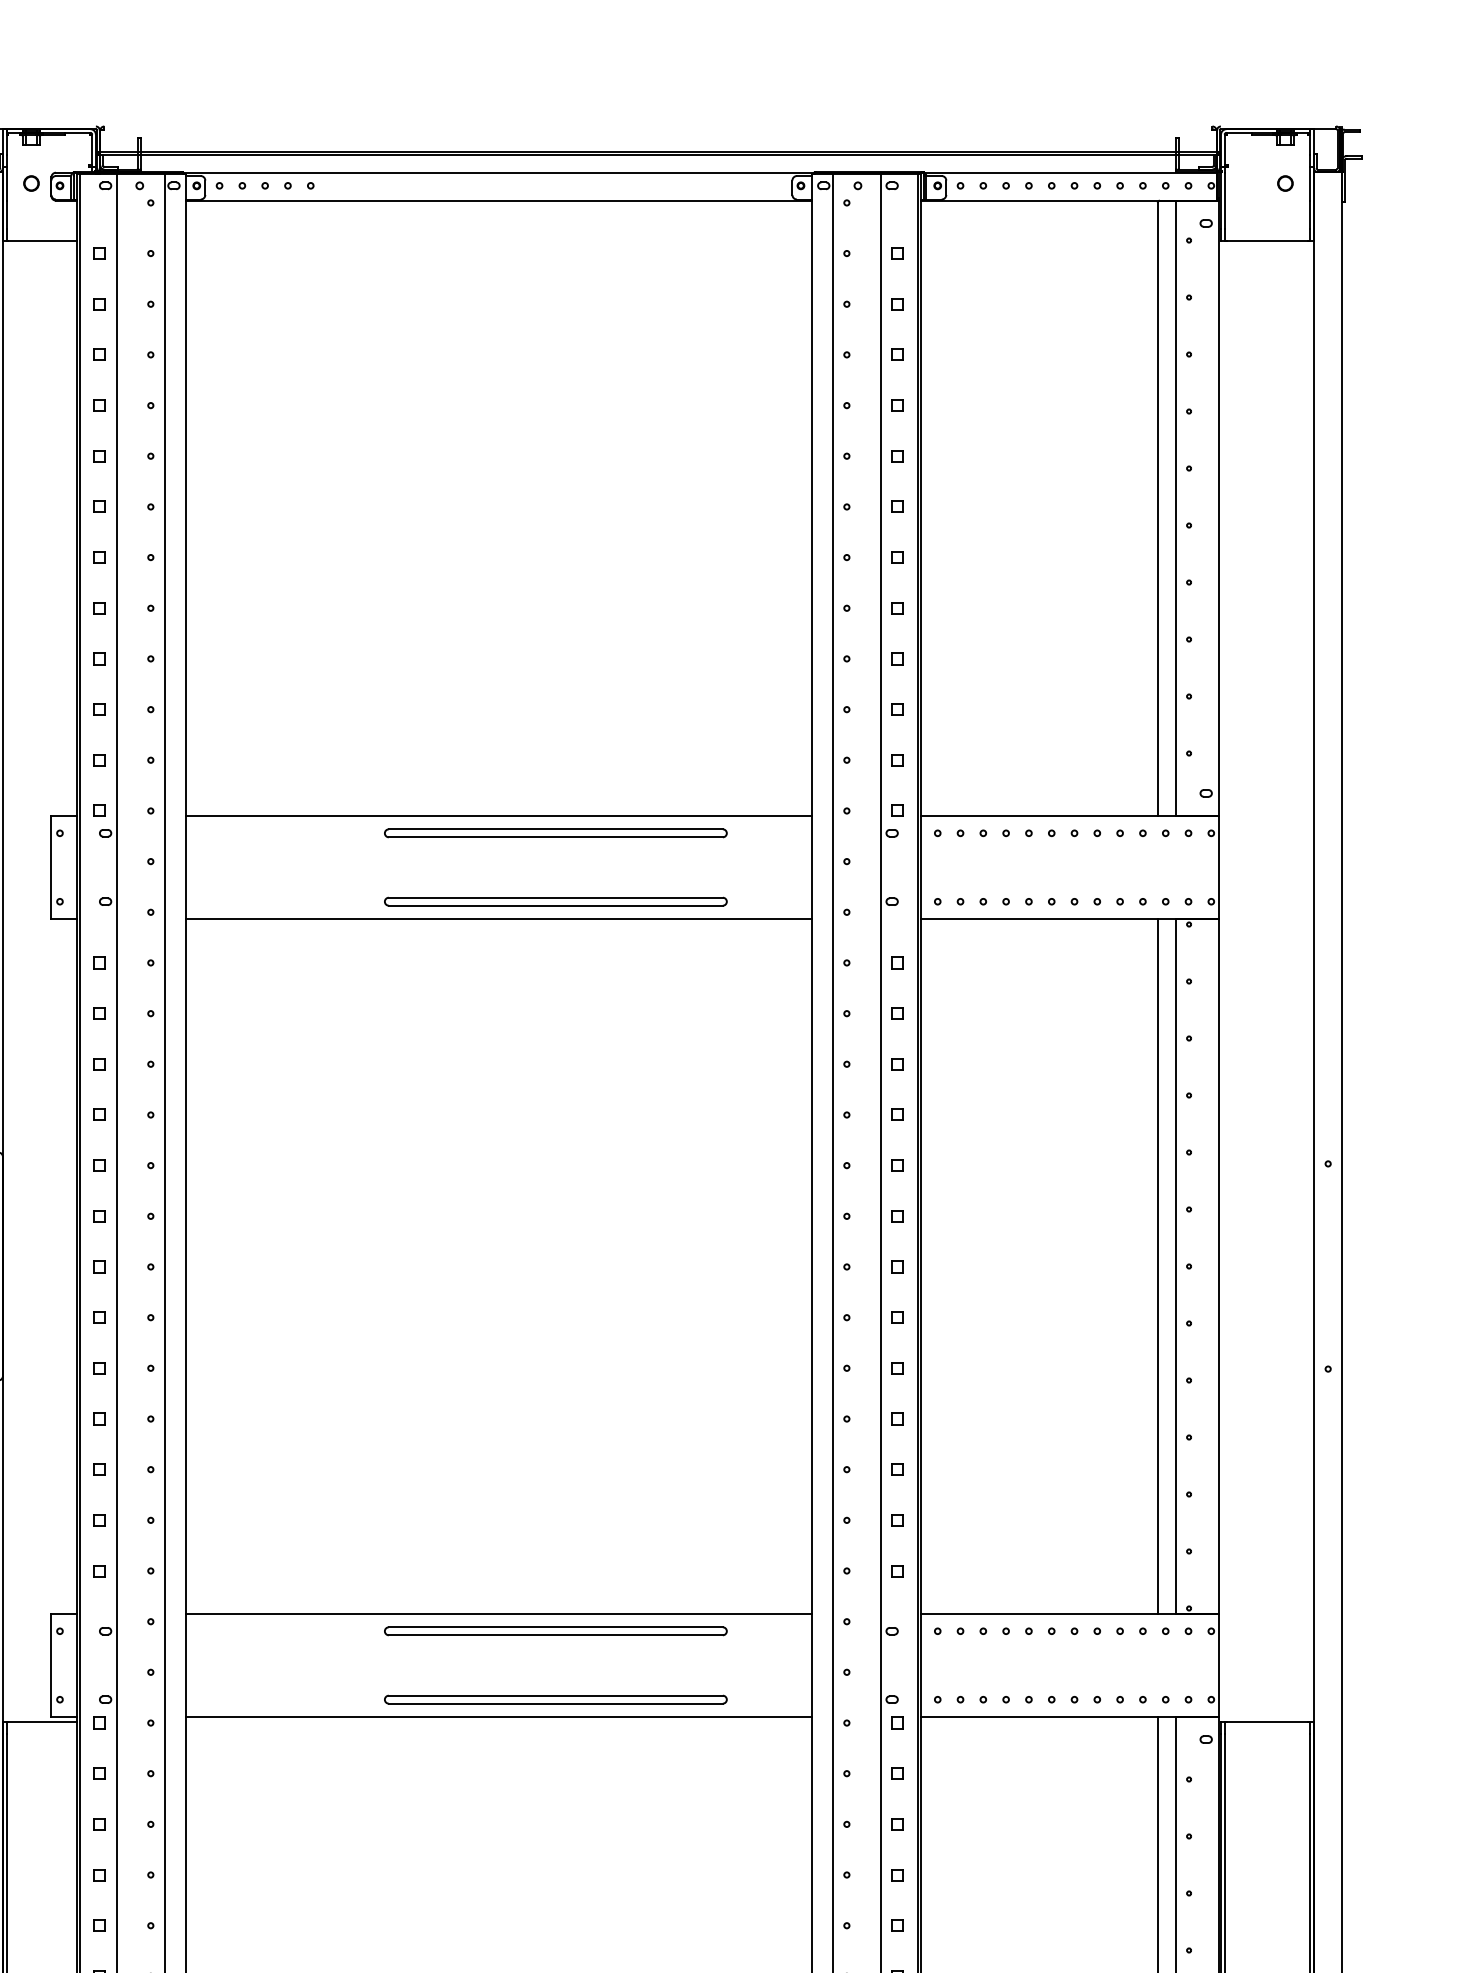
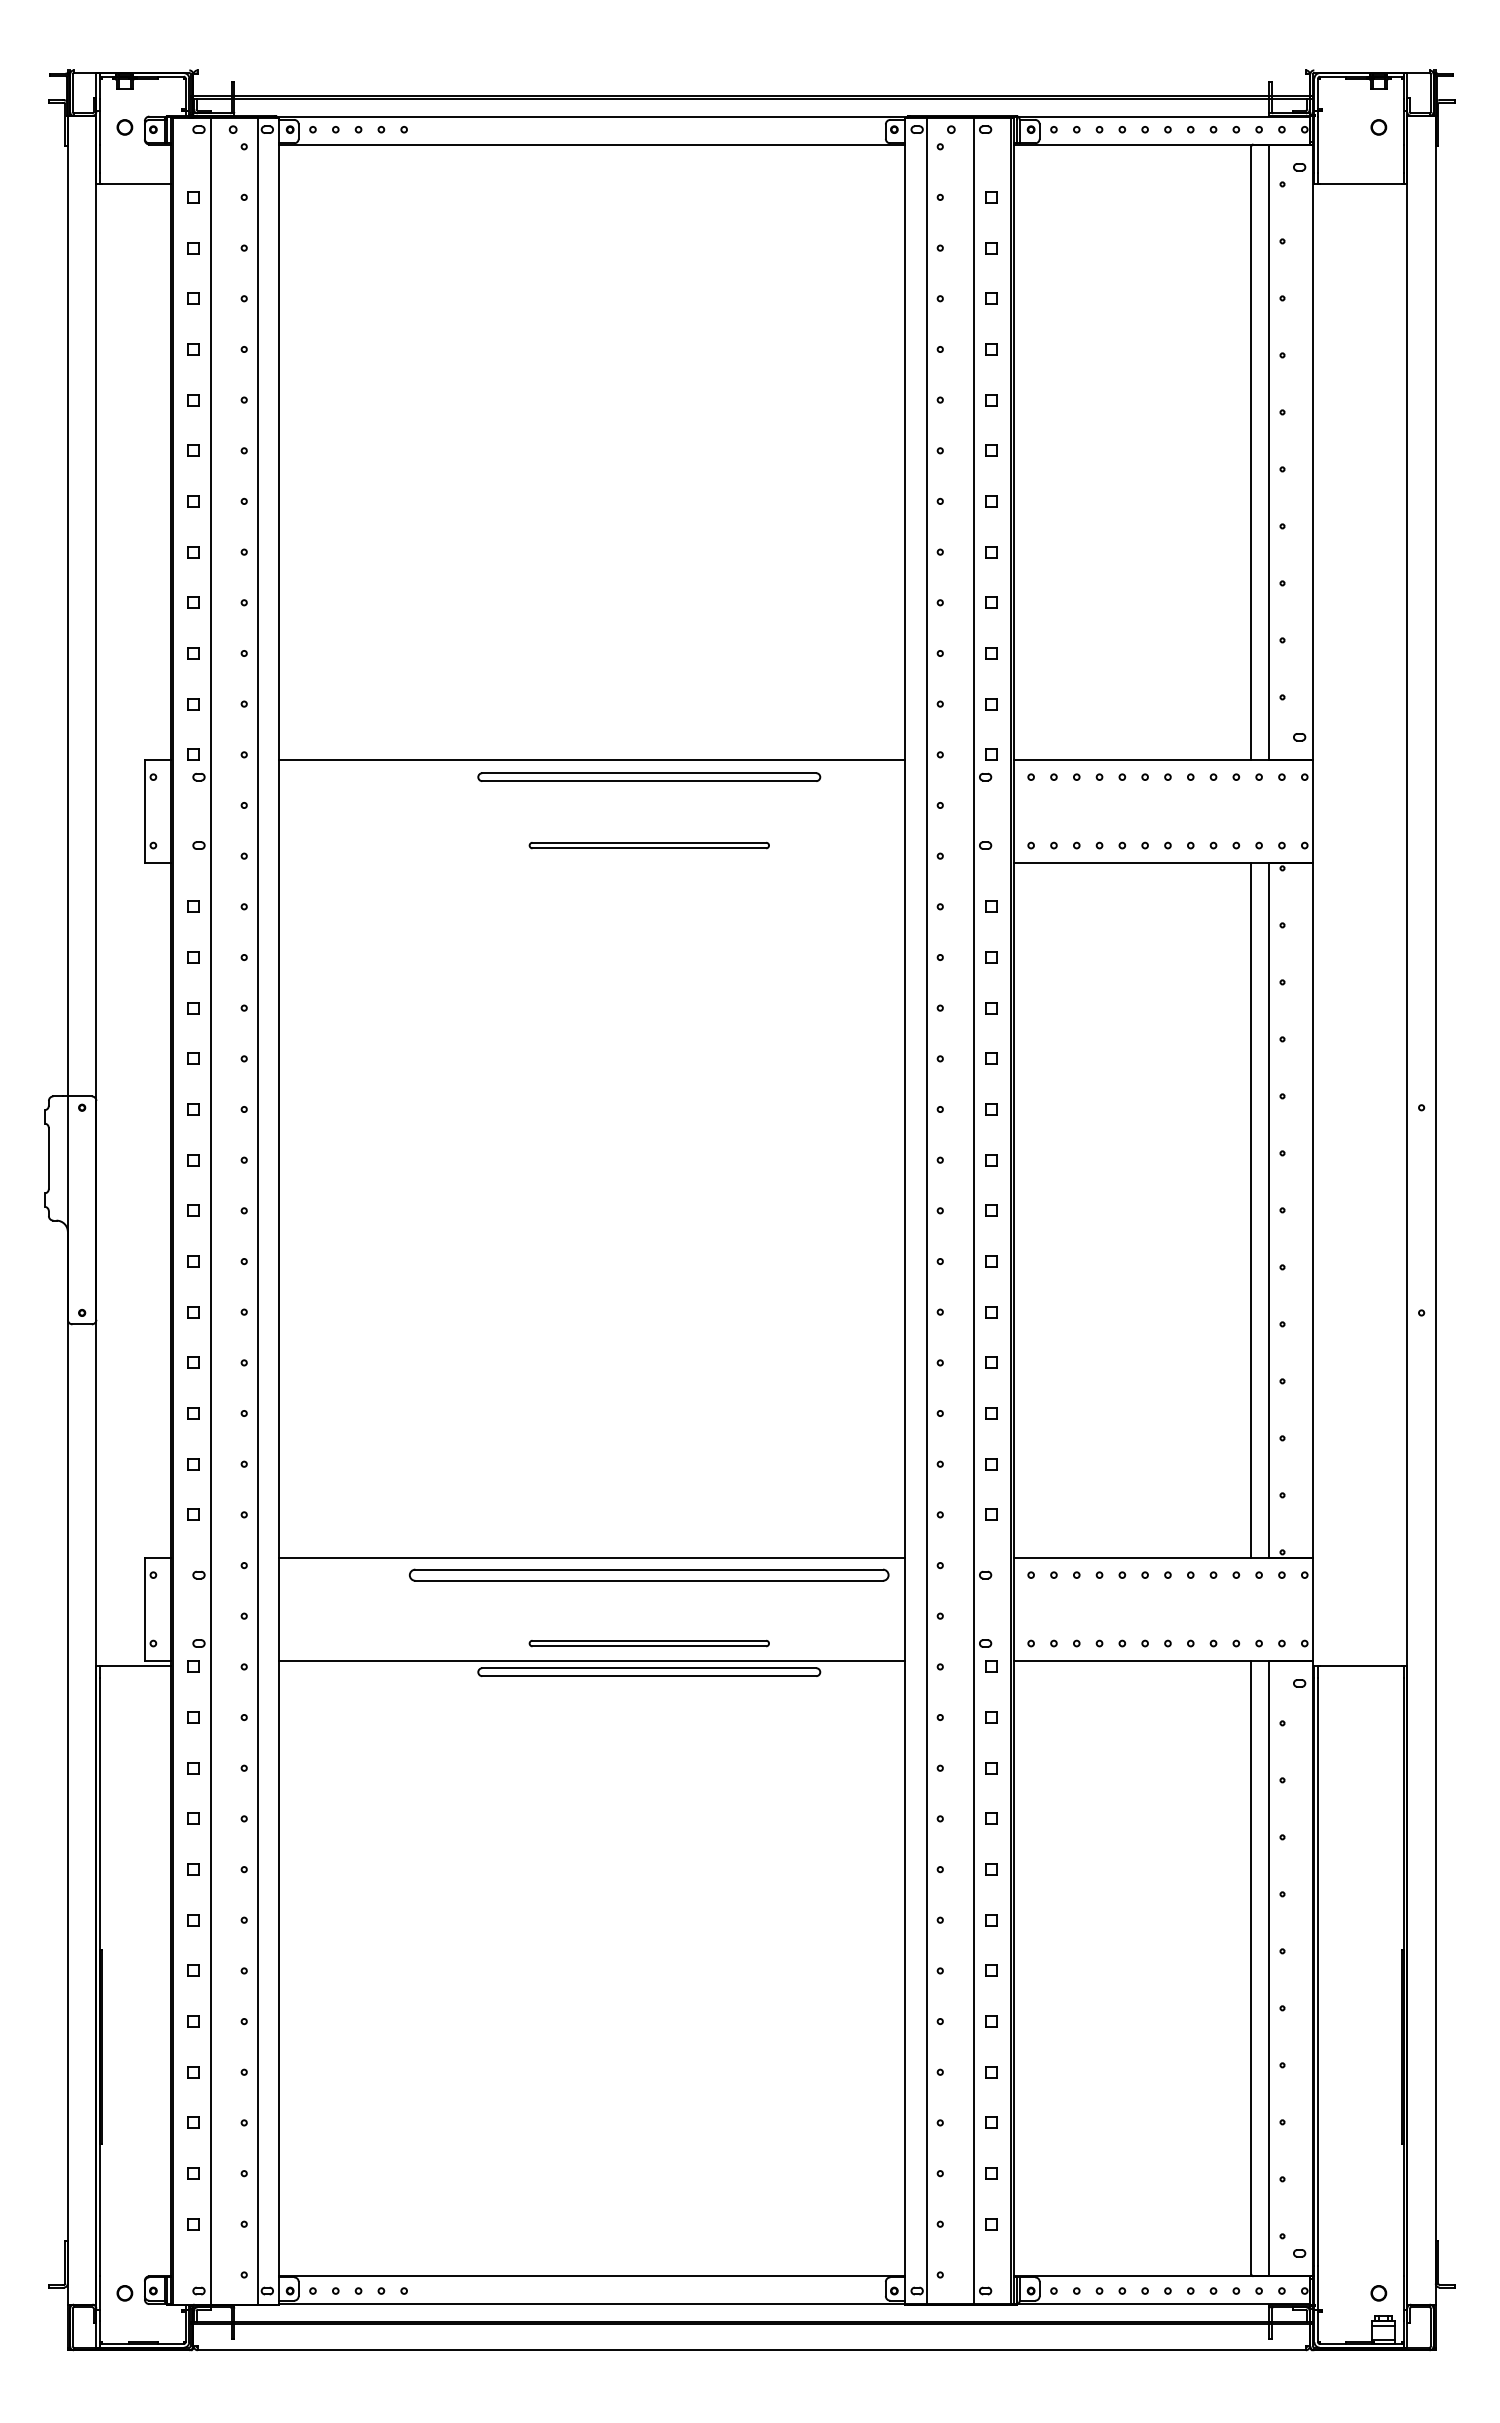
part: (556, 901) -> (649, 845), size x0.7
line: (499, 918) -> (592, 862), removed
part: (556, 1630) -> (649, 1574), size x1.4
part: (556, 1699) -> (649, 1643), size x0.7
part: (556, 1727) -> (649, 1671), added

